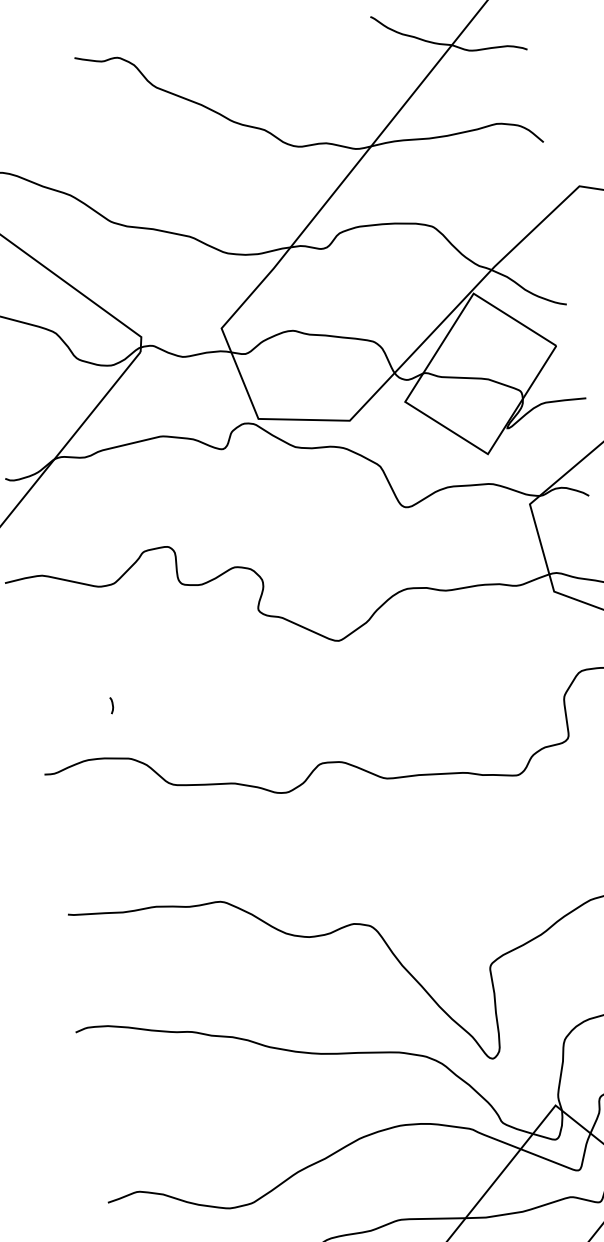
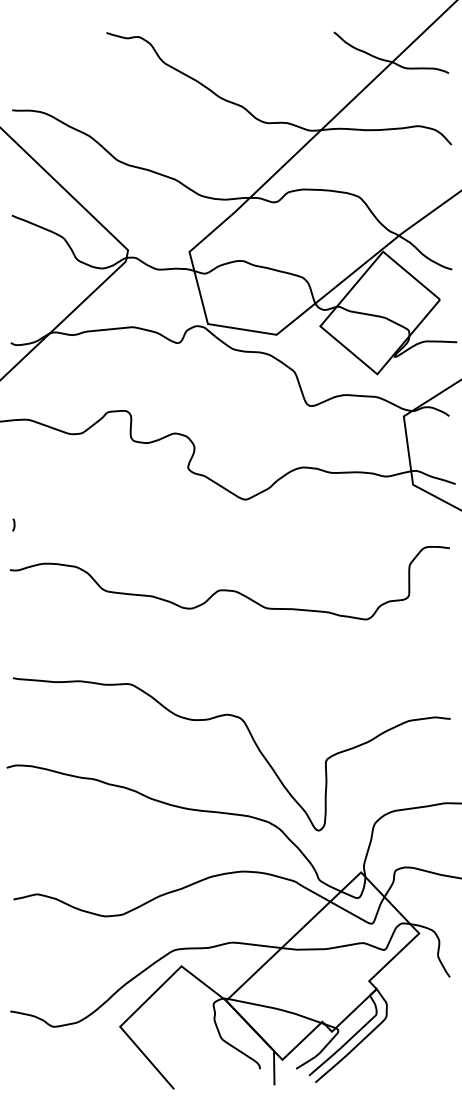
curve: (111, 704) -> (13, 524), moved

